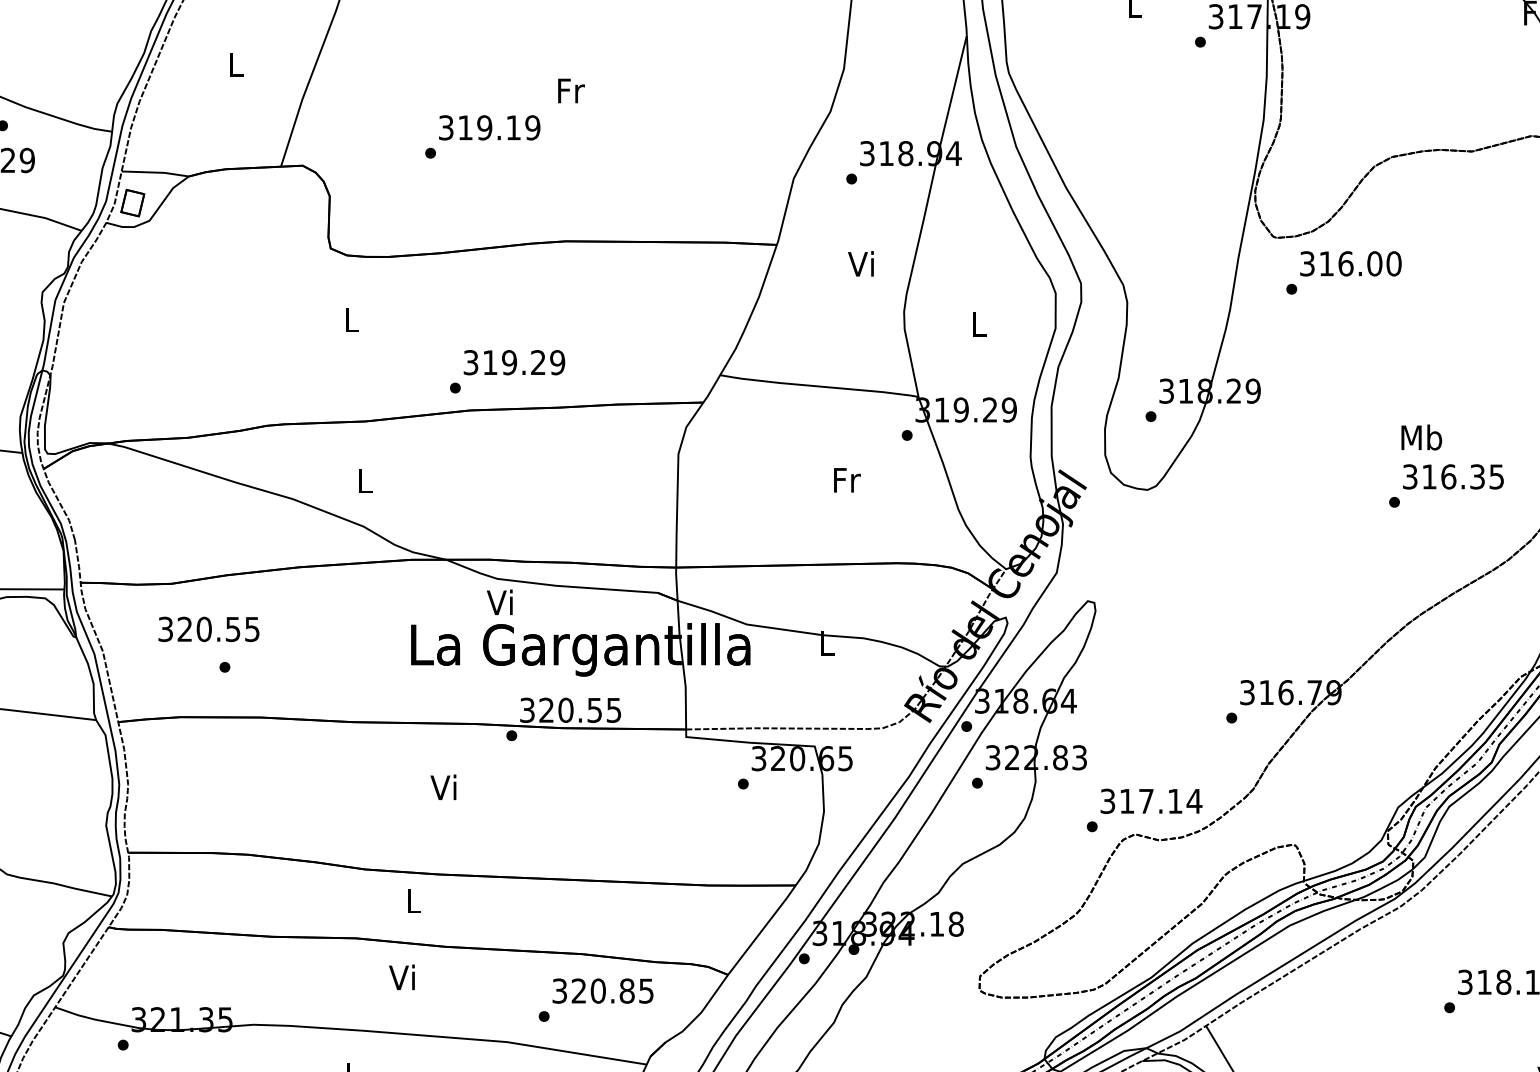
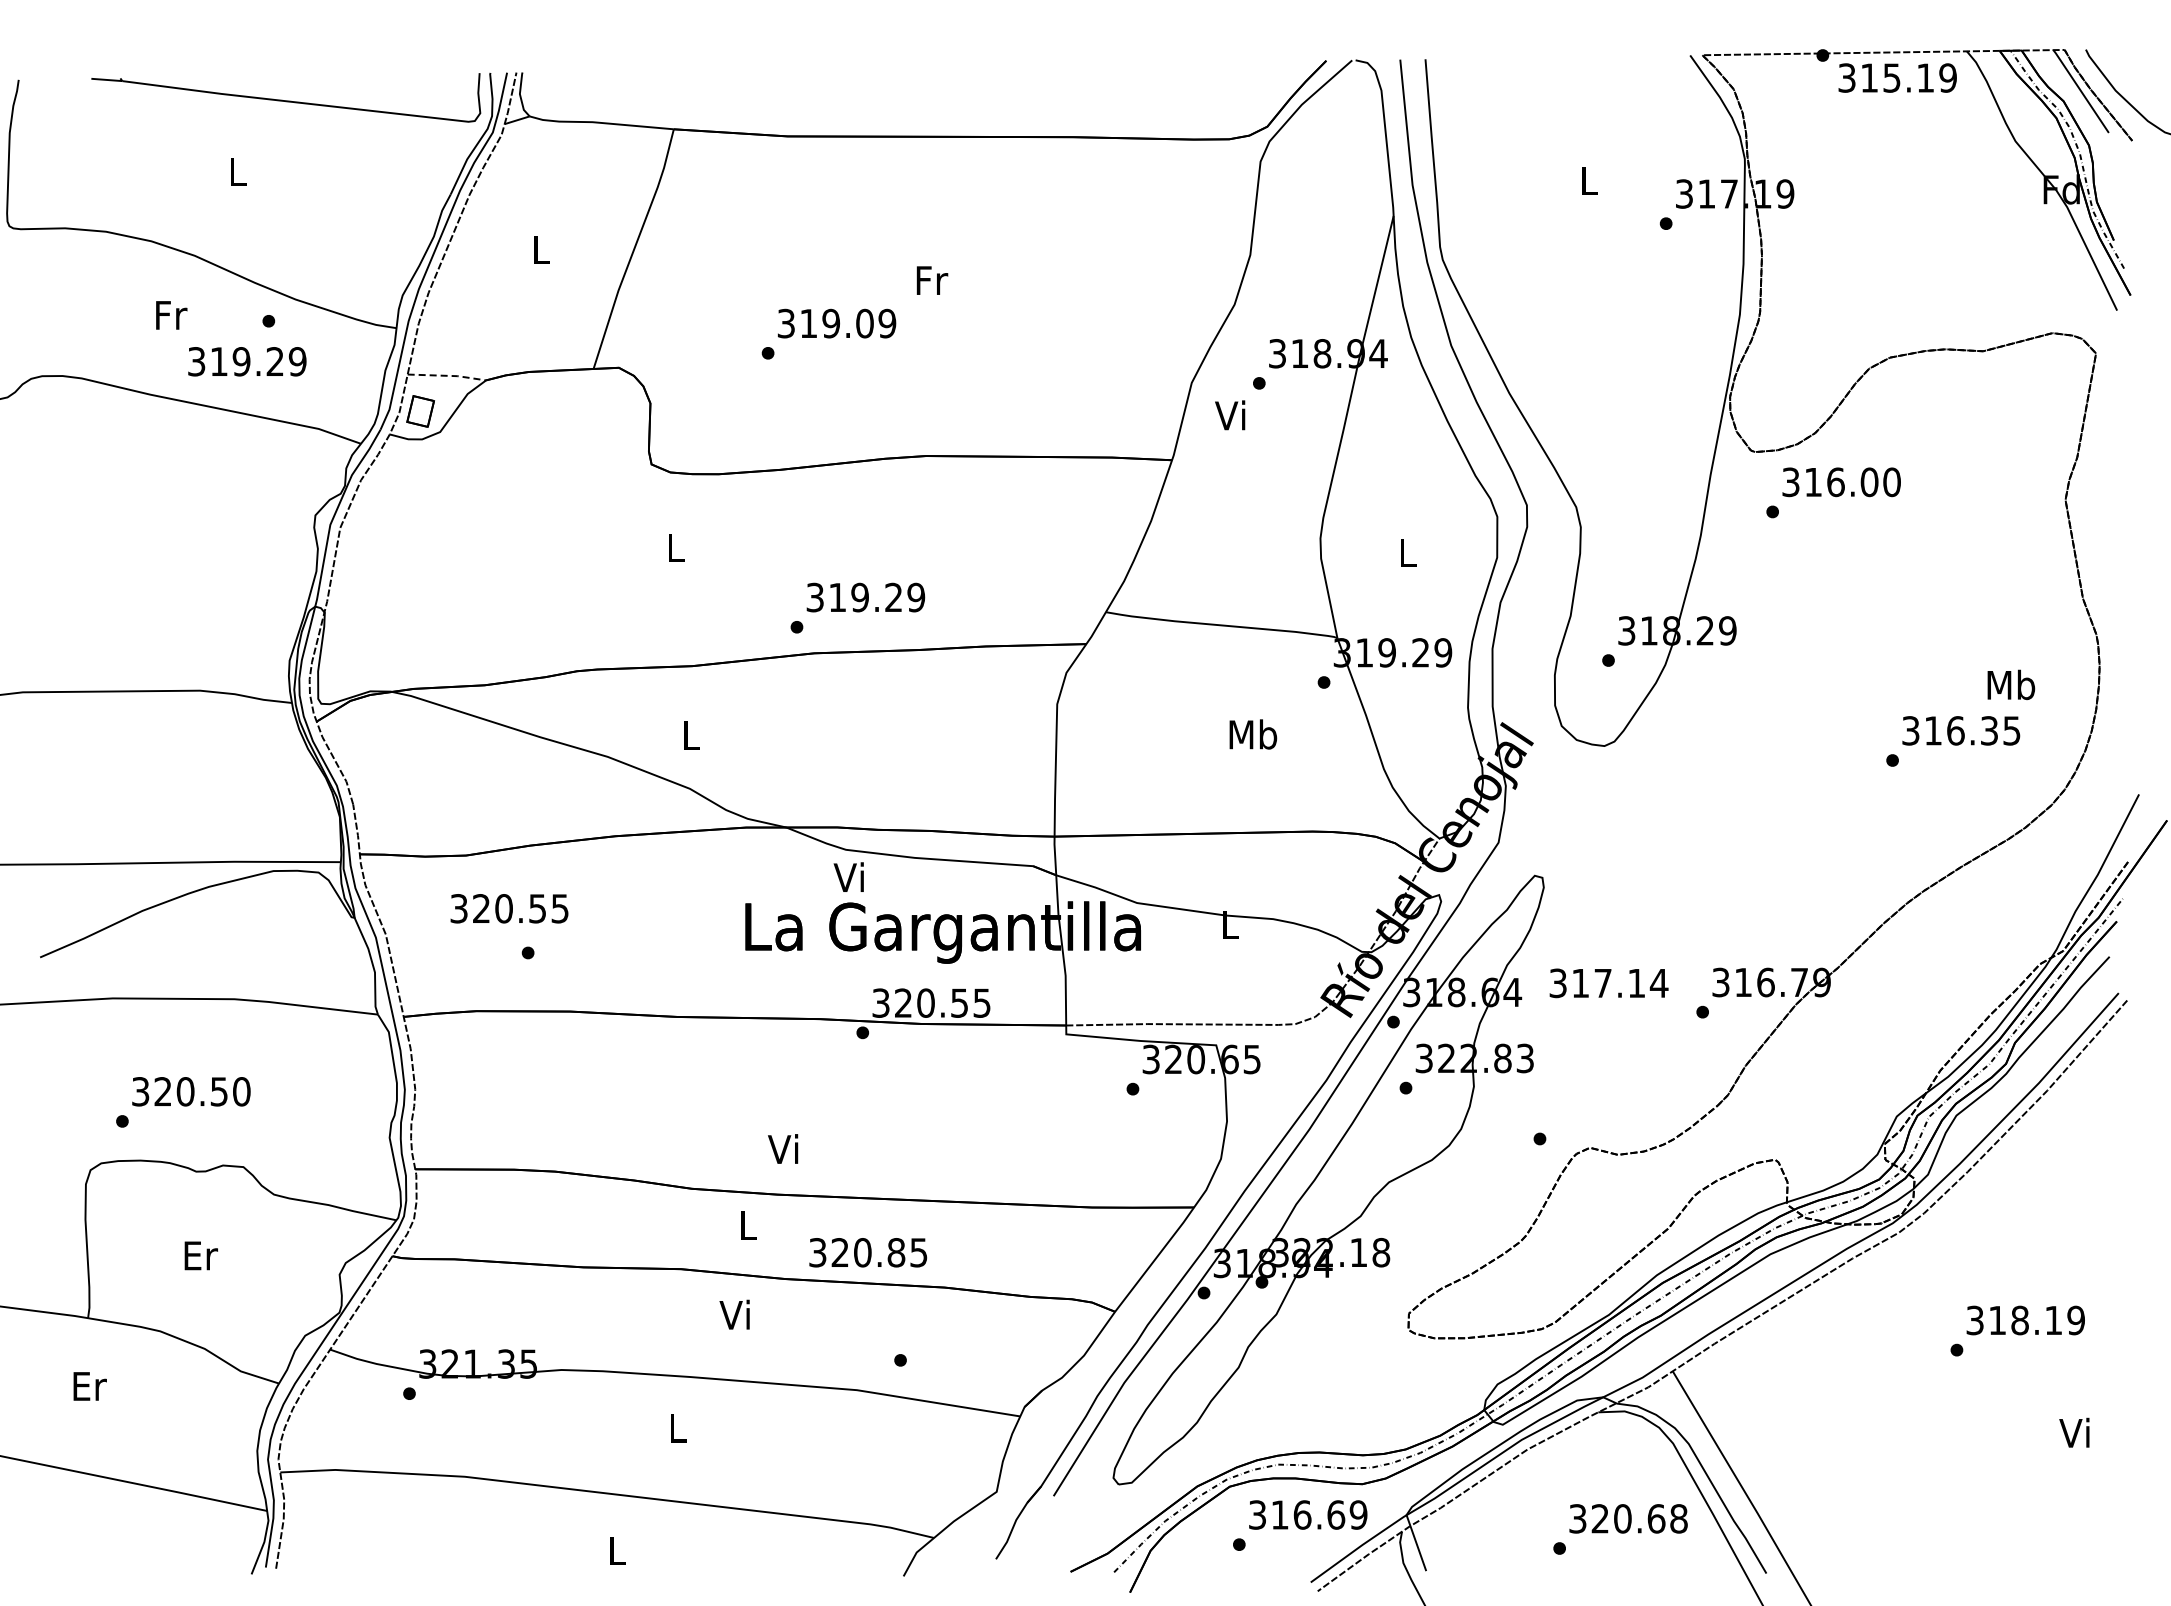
text: (513, 127) -> (864, 323), 319.19 -> 319.09
line: (155, 172) -> (447, 375), solid -> dashed
text: (861, 264) -> (1230, 415), moved
text: (1421, 437) -> (2011, 684), moved
text: (846, 480) -> (1253, 734), Fr -> Mb
text: (443, 786) -> (783, 1148), moved
text: (1151, 801) -> (1608, 983), moved
text: (603, 990) -> (868, 1252), moved

